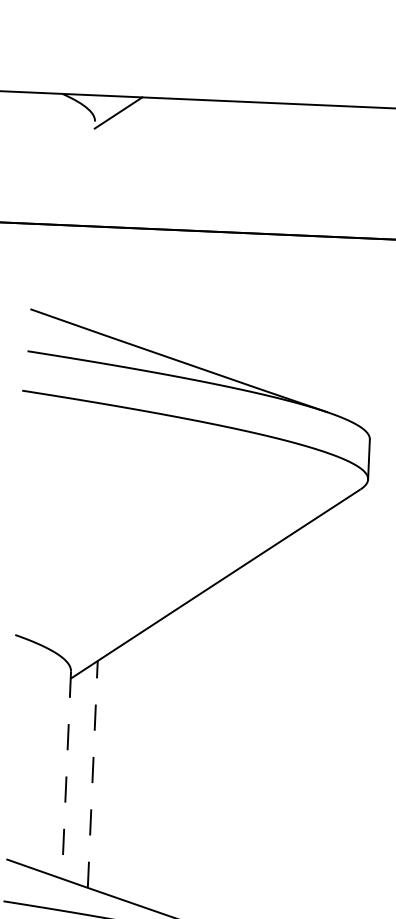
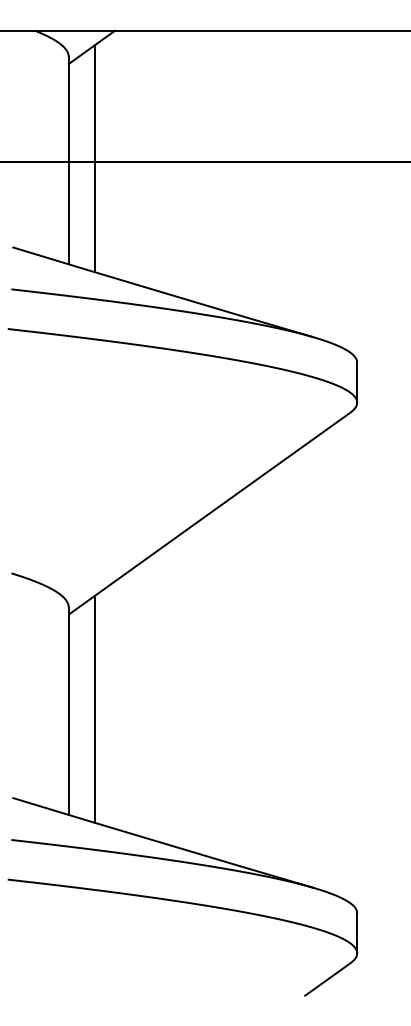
line: (90, 224) -> (68, 160), added
line: (117, 224) -> (95, 158), added
line: (93, 774) -> (95, 709), dashed -> solid
line: (66, 775) -> (68, 711), dashed -> solid

